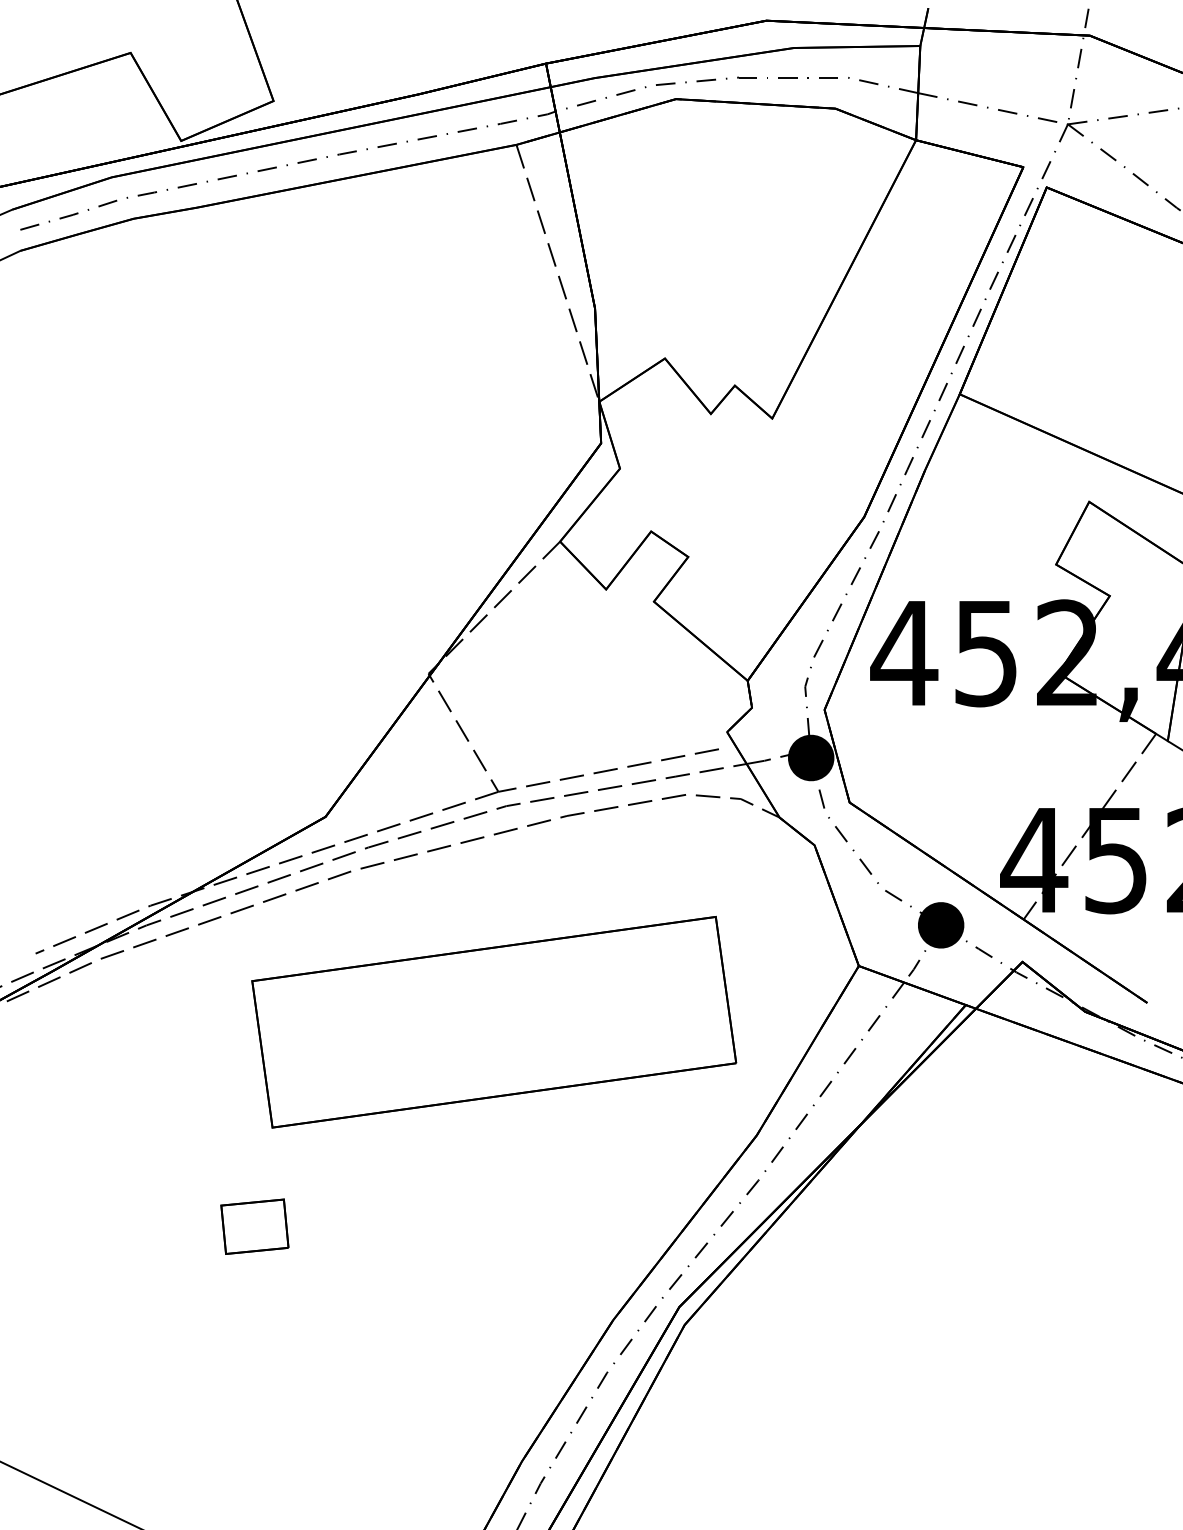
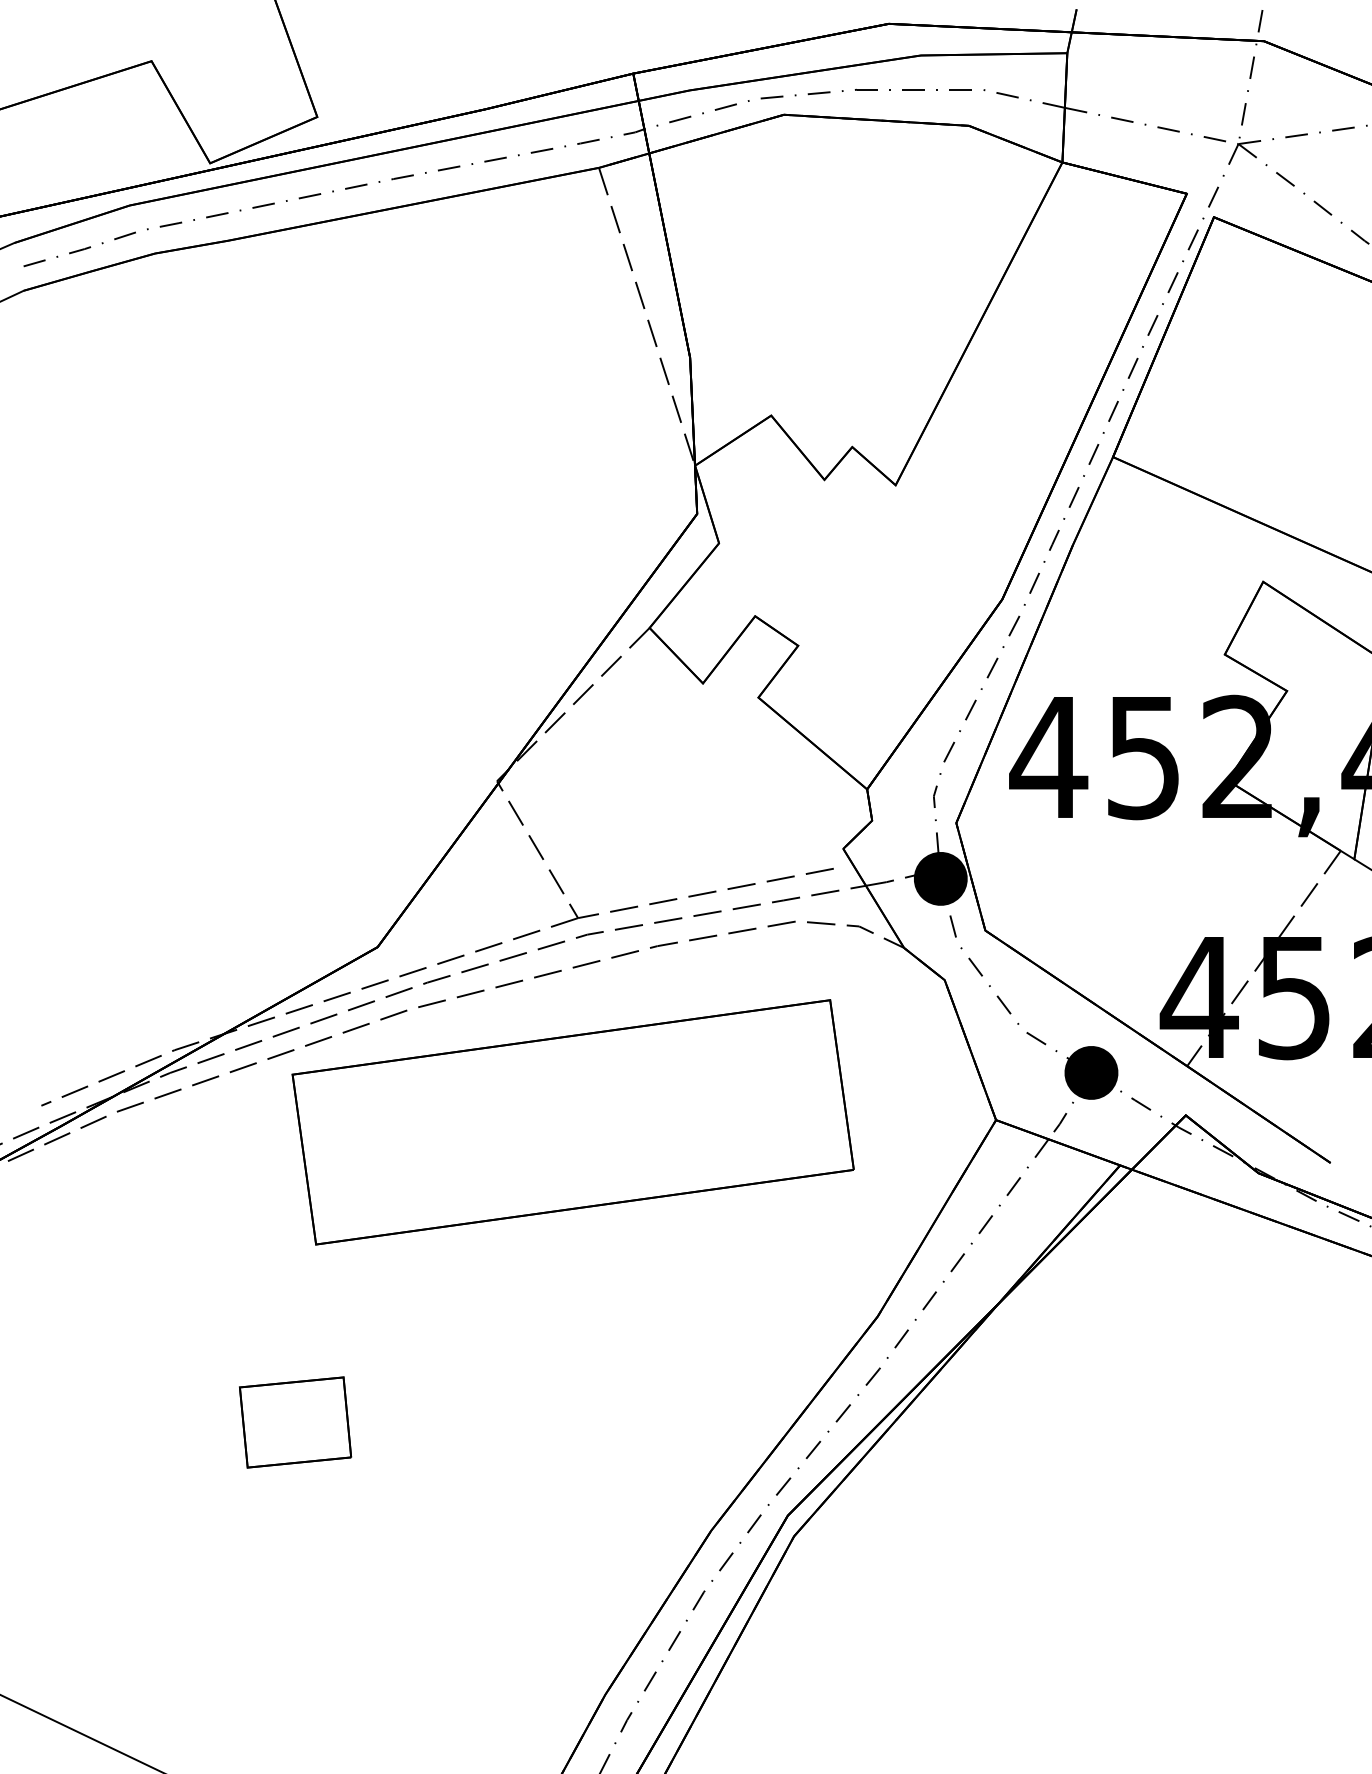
part: (493, 1022) -> (572, 1122), moved
part: (254, 1226) -> (295, 1422), size x1.43

